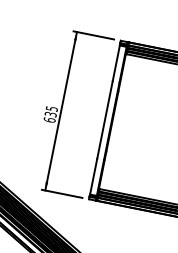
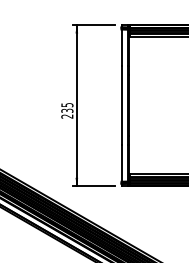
text: (49, 120) -> (67, 116), 635 -> 235

